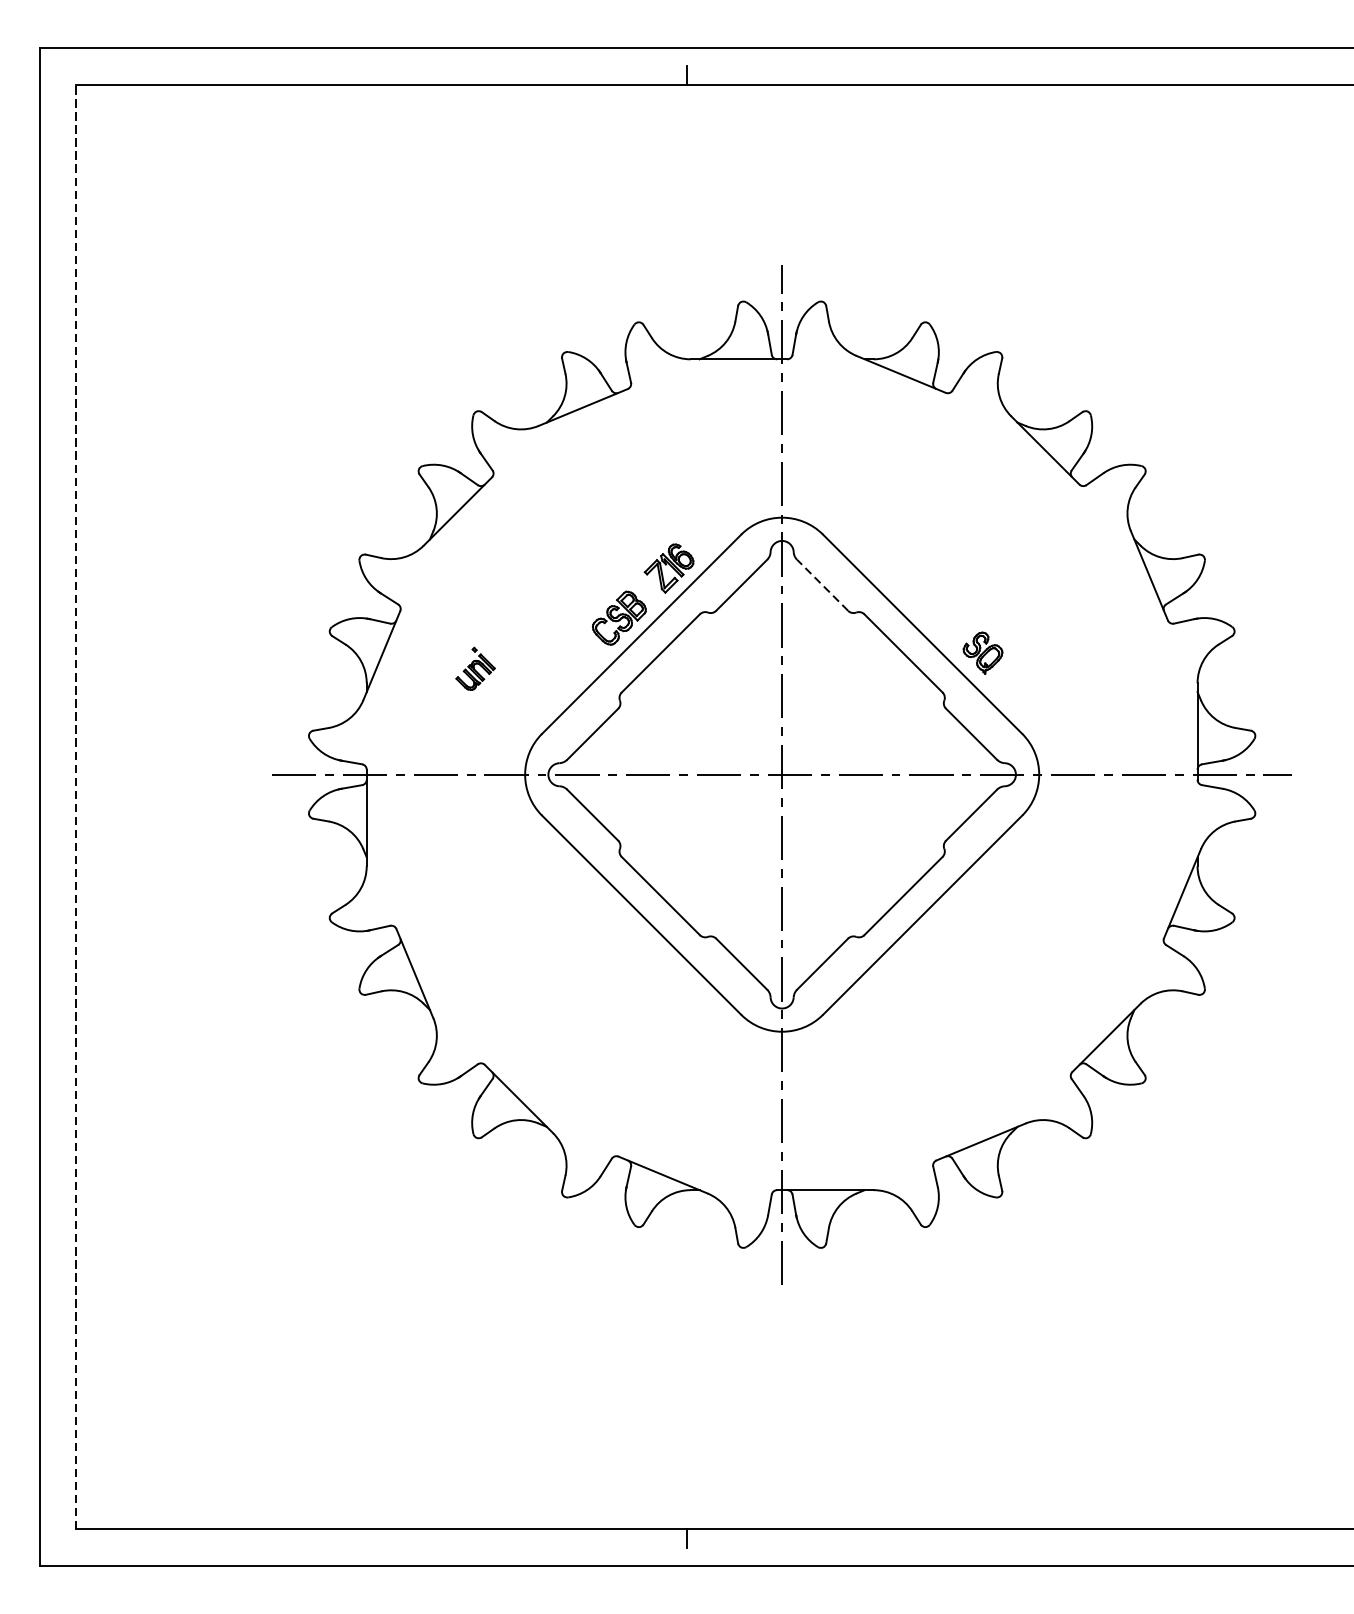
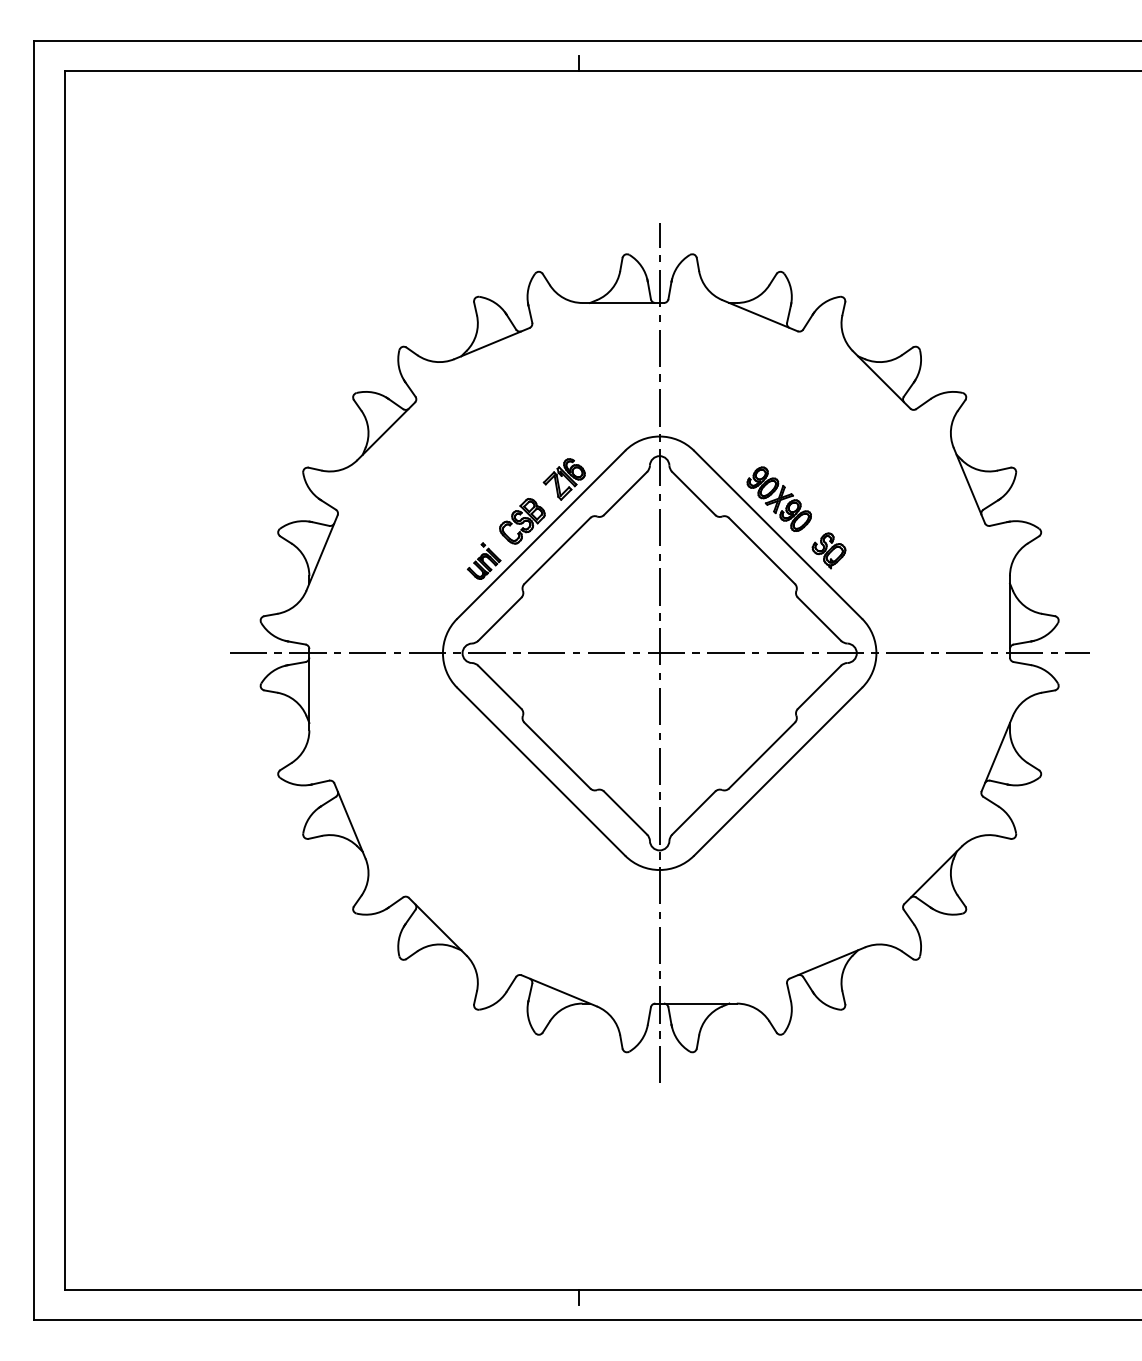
line: (822, 585) -> (693, 493), dashed -> solid
part: (923, 591) -> (778, 498), added
part: (474, 668) -> (483, 560), moved
line: (76, 807) -> (64, 680), dashed -> solid

